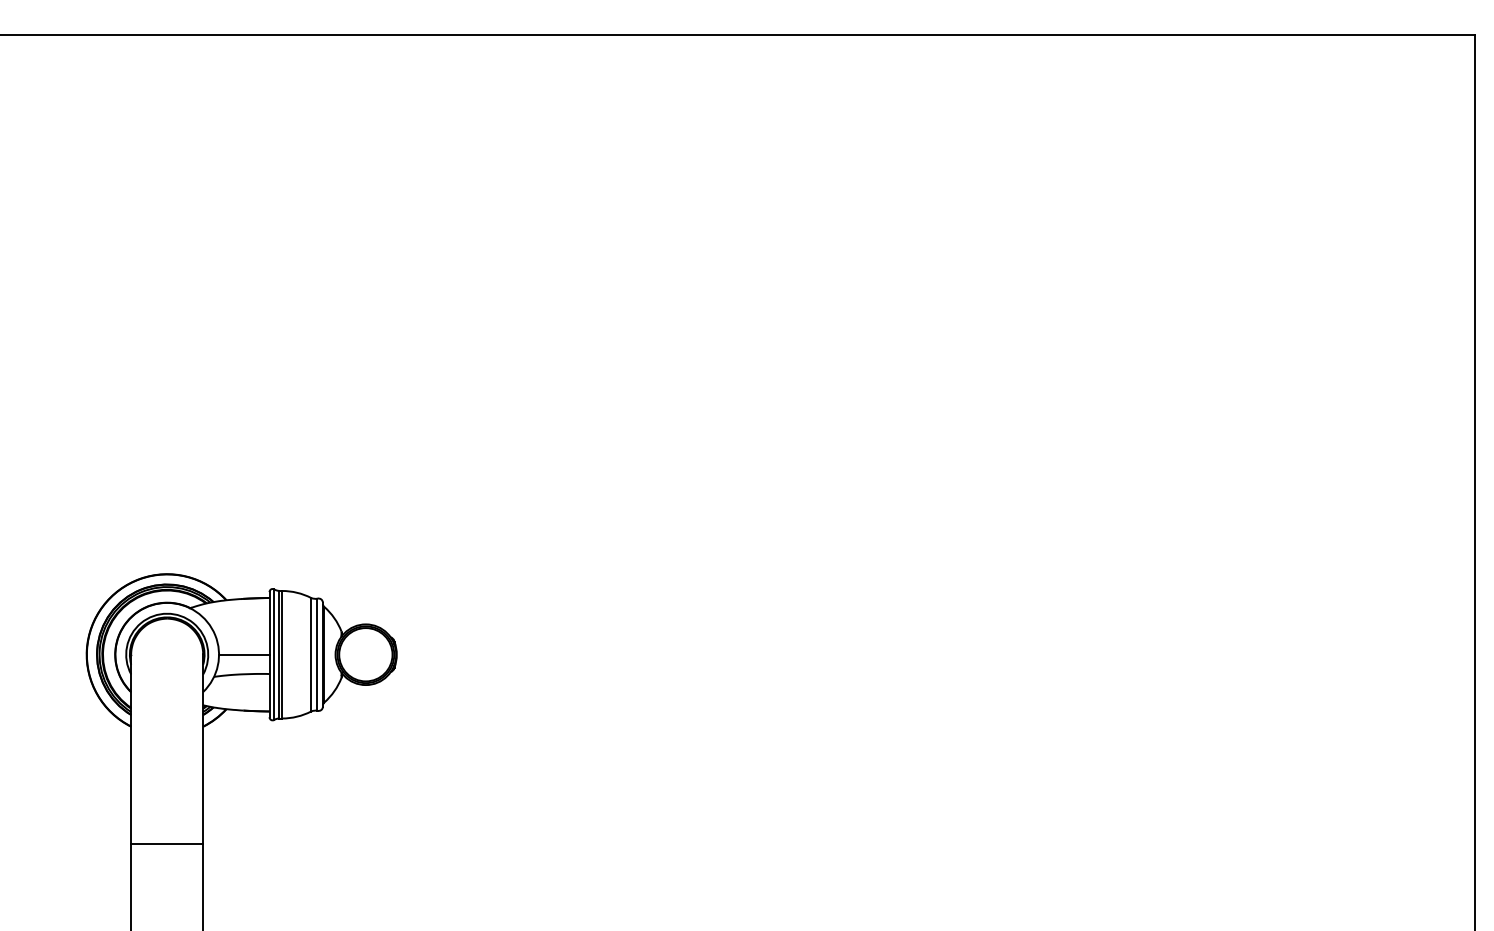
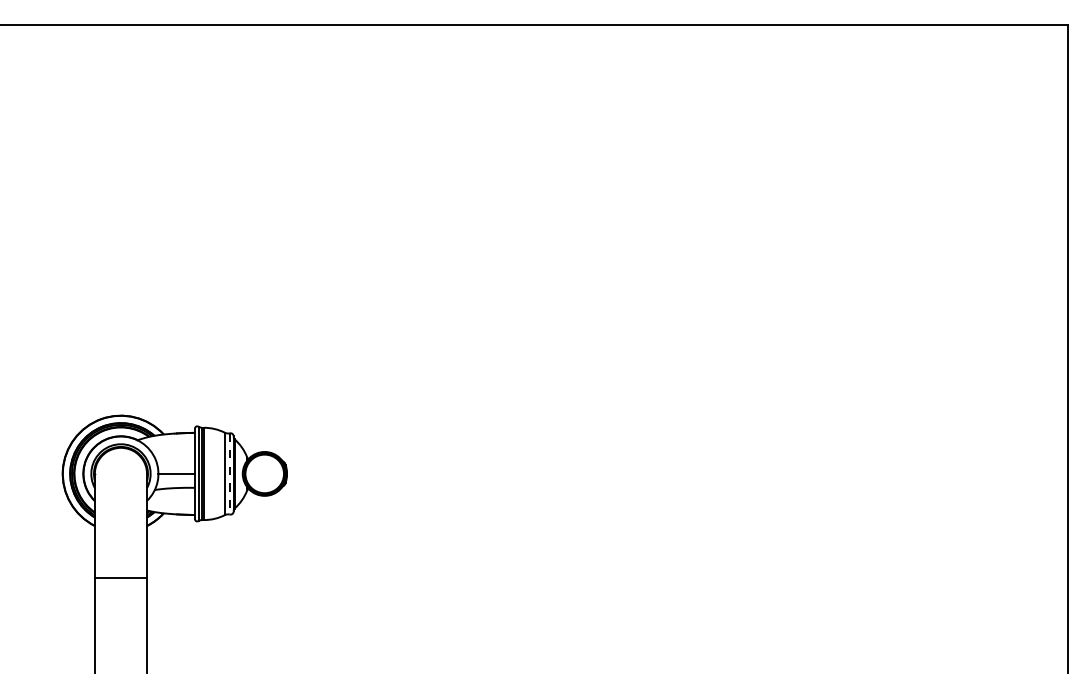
line: (317, 654) -> (229, 473), solid -> dashed
line: (166, 844) -> (120, 578), moved

